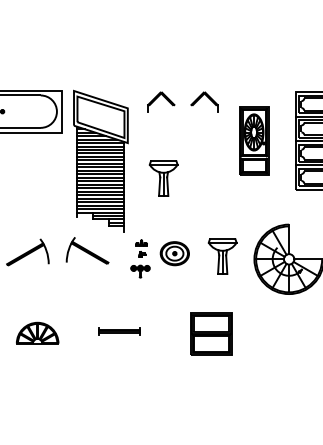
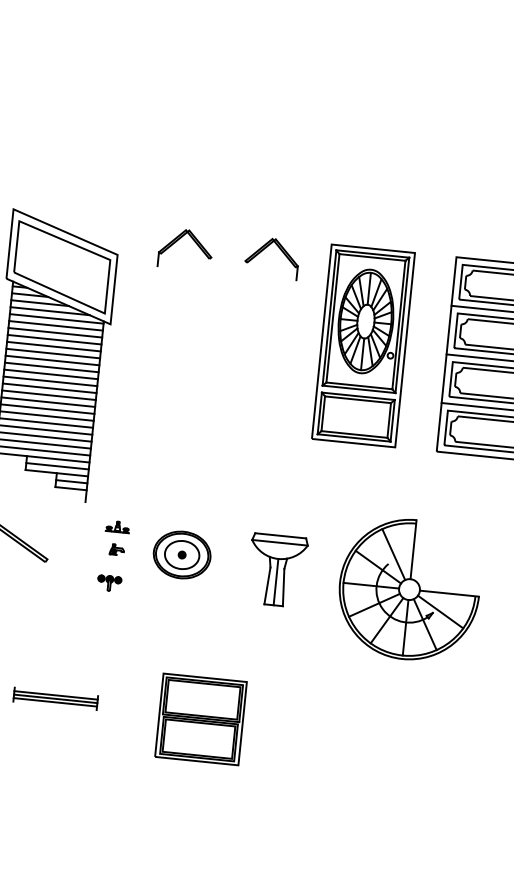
part: (253, 140) -> (362, 344), size x1.43
part: (163, 178) -> (174, 402), removed
part: (139, 270) -> (108, 581), size x0.62
part: (211, 333) -> (201, 718), moved

